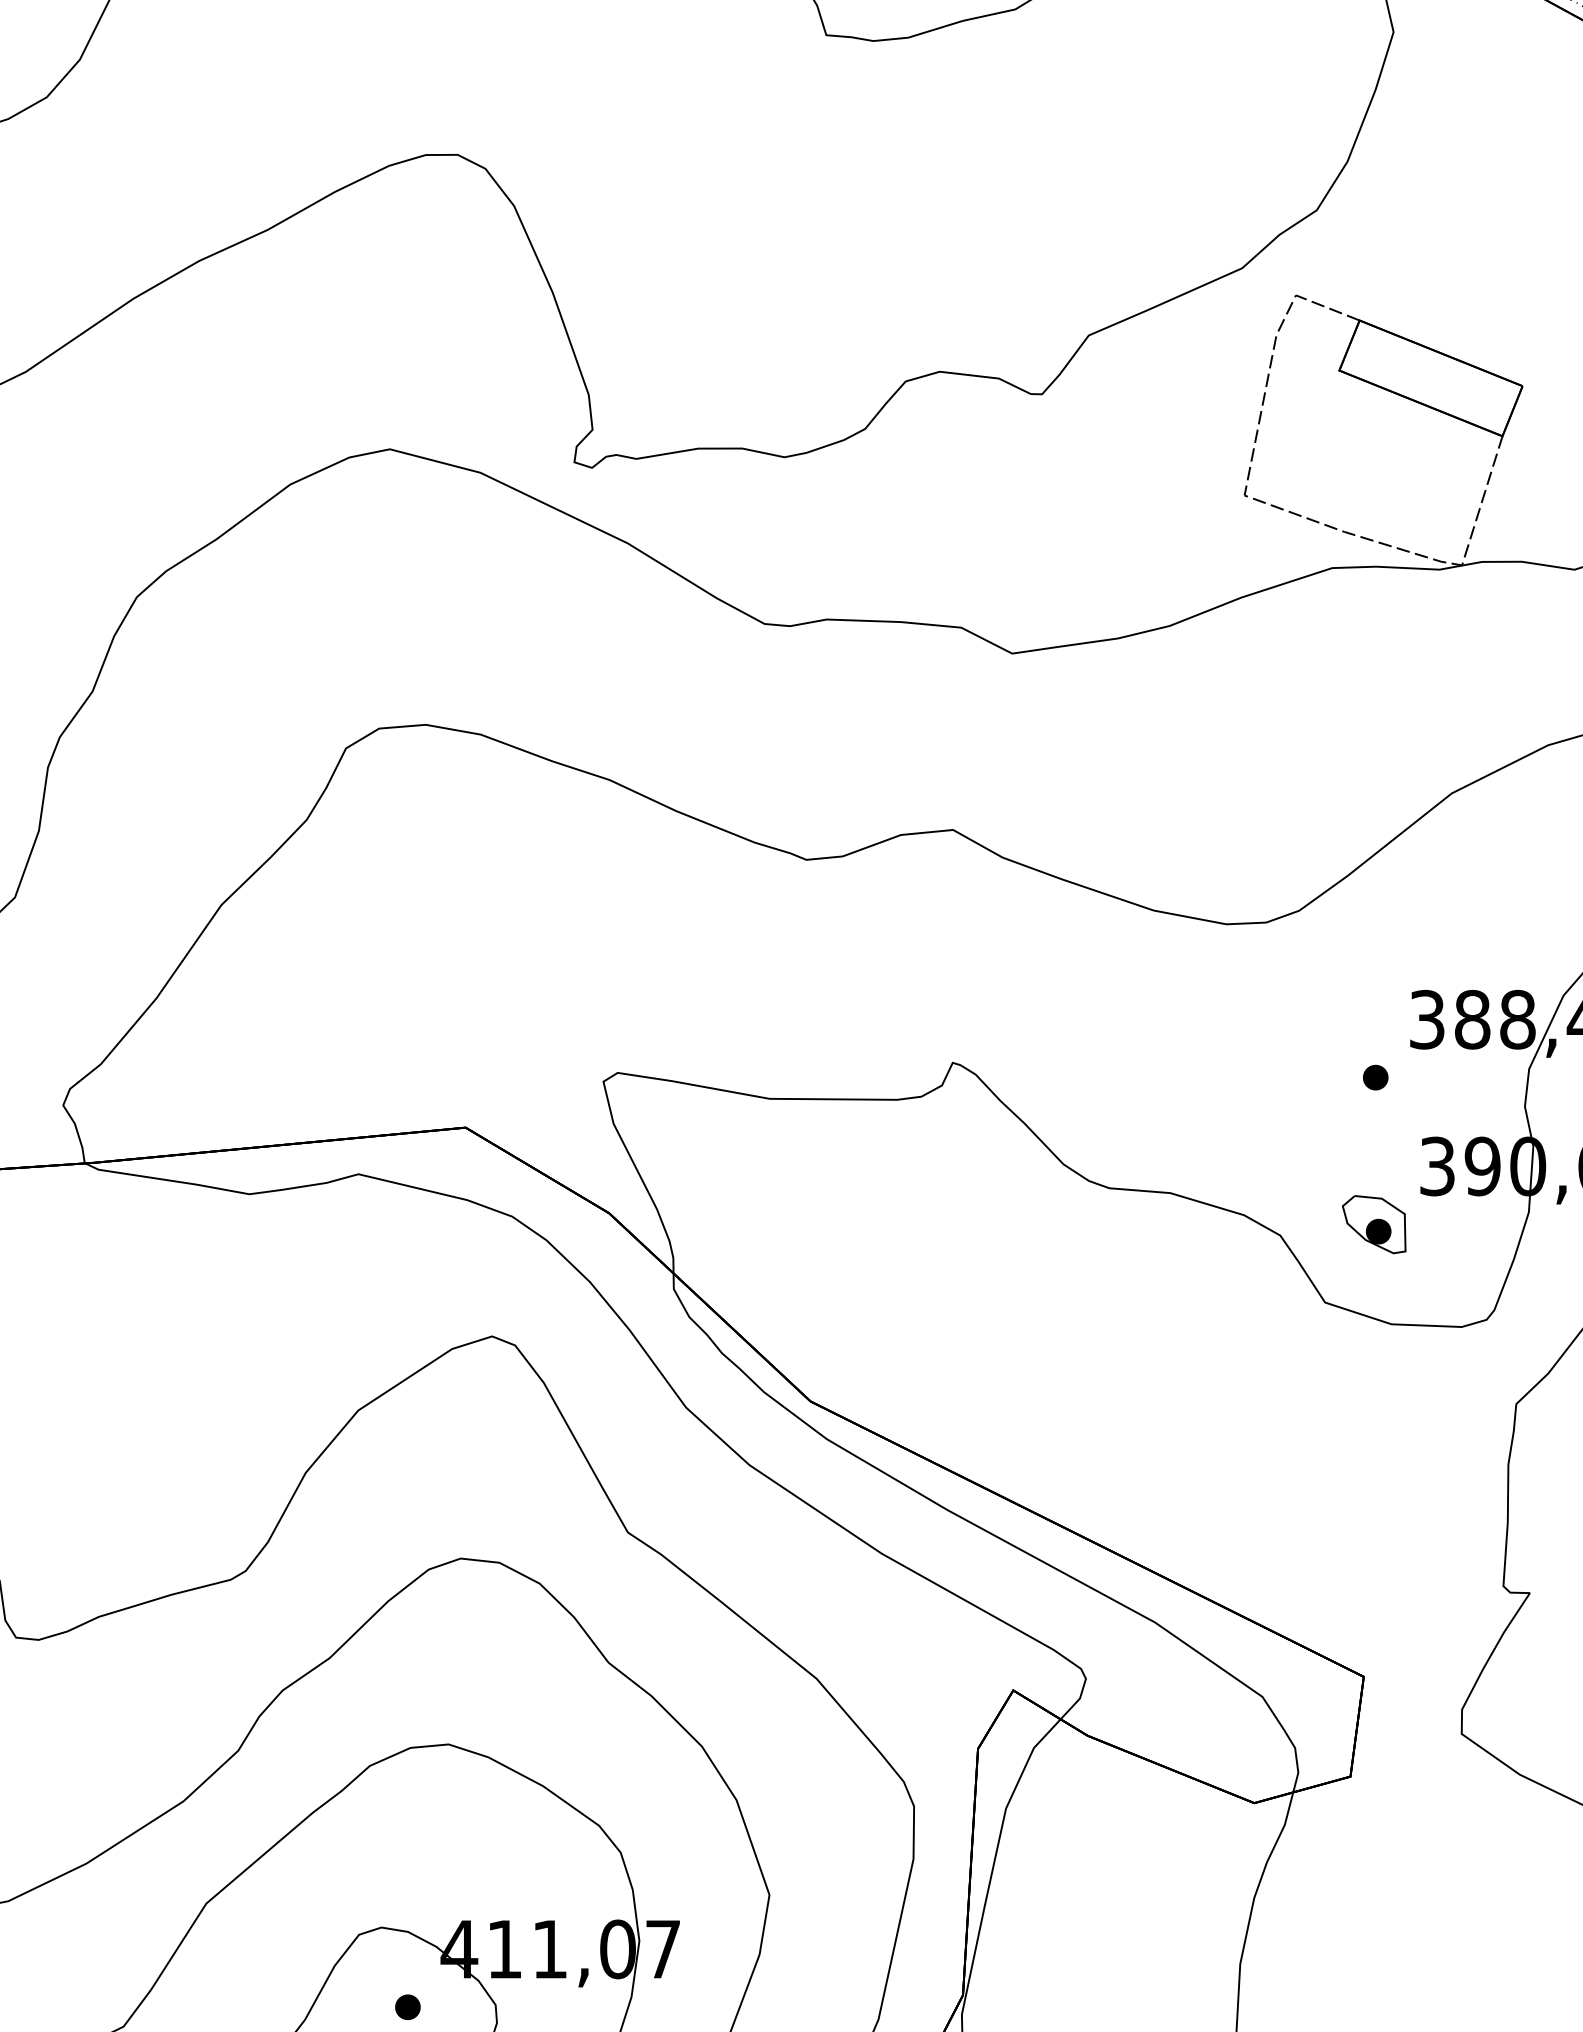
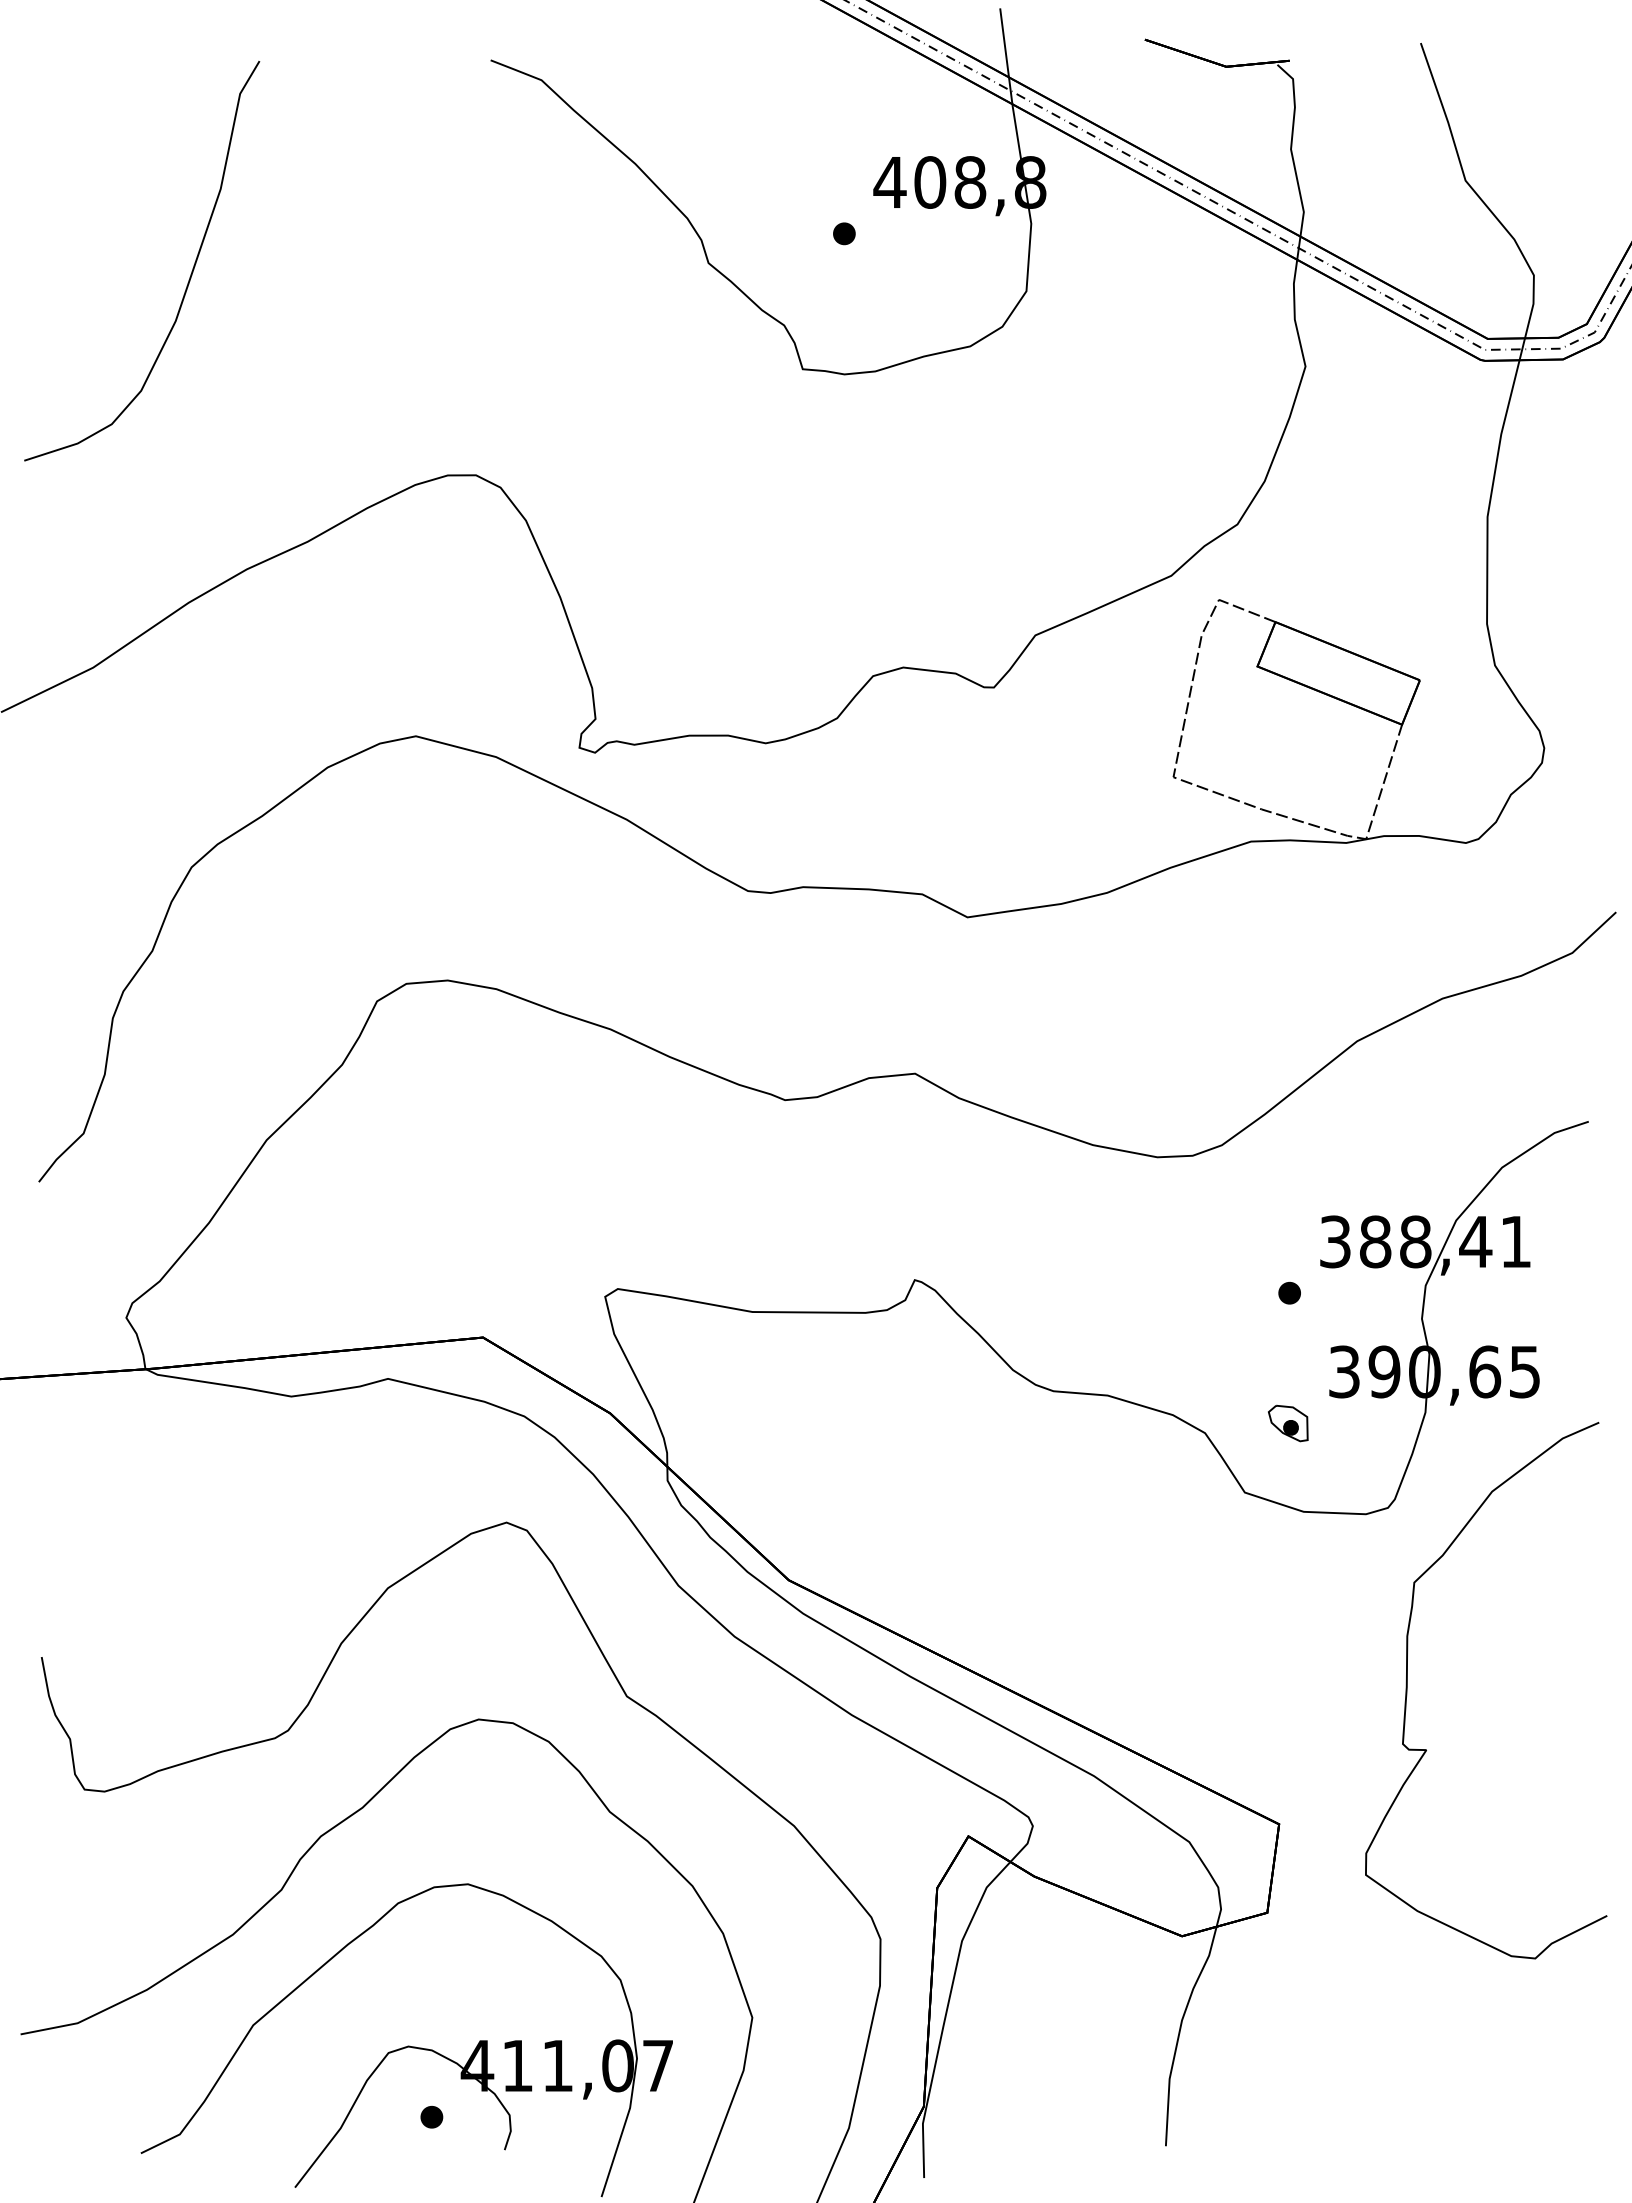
part: (1373, 1224) -> (1287, 1423), size x0.7

